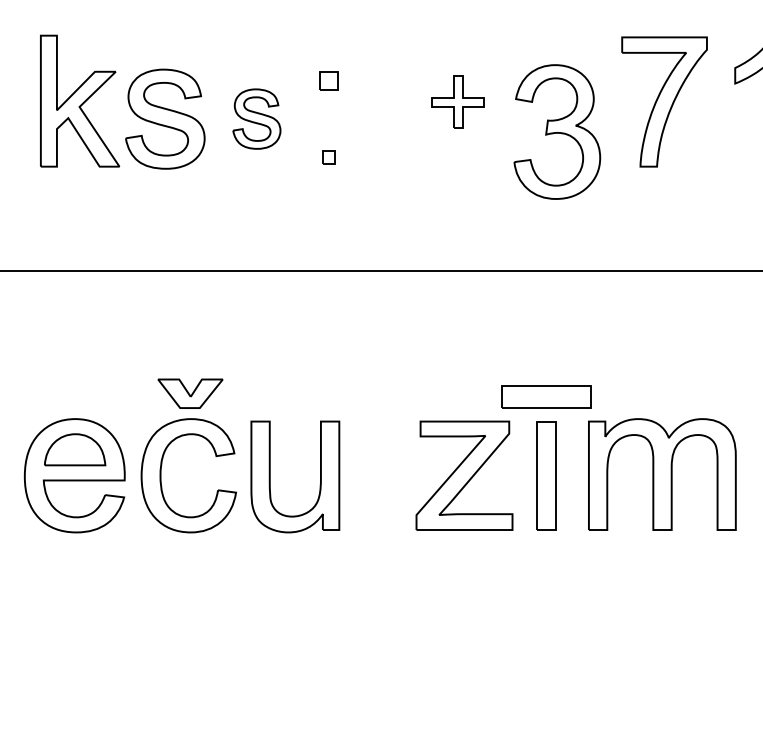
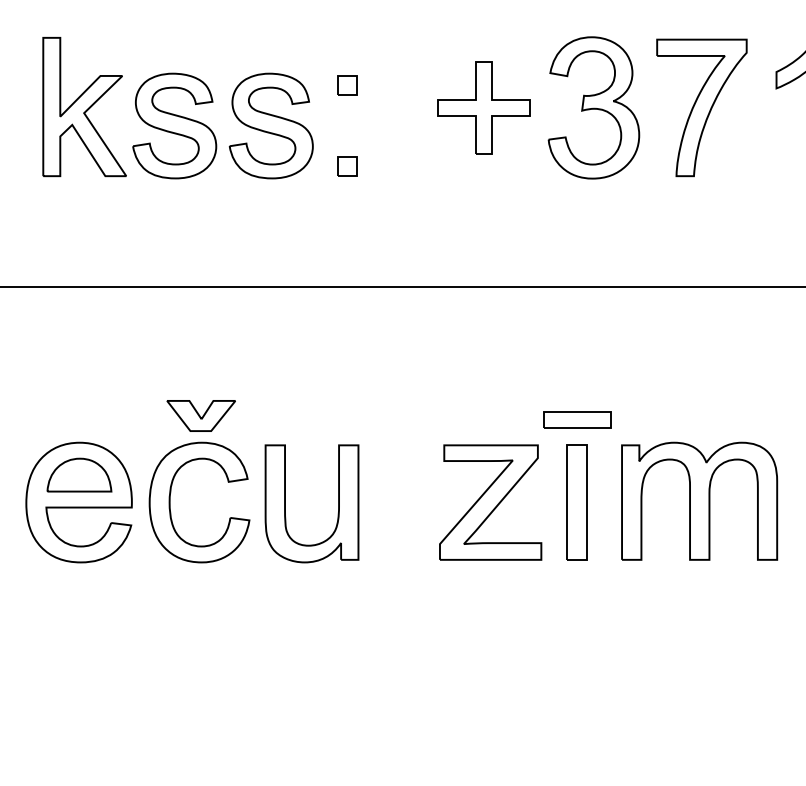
part: (458, 102) -> (484, 108), size x1.67
part: (256, 118) -> (271, 125), size x1.67
part: (557, 131) -> (594, 107), moved
part: (328, 157) -> (347, 166), size x1.43
part: (546, 397) -> (577, 419), size x0.71

